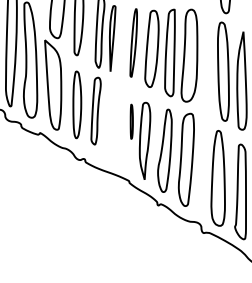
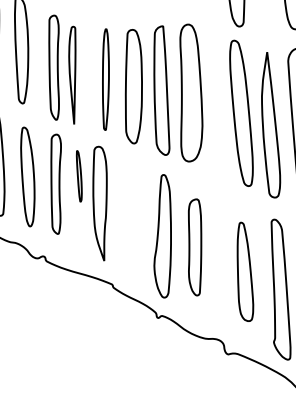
part: (140, 140) -> (94, 203), moved
part: (185, 159) -> (193, 247), size x0.7
part: (217, 178) -> (243, 272), size x0.7

